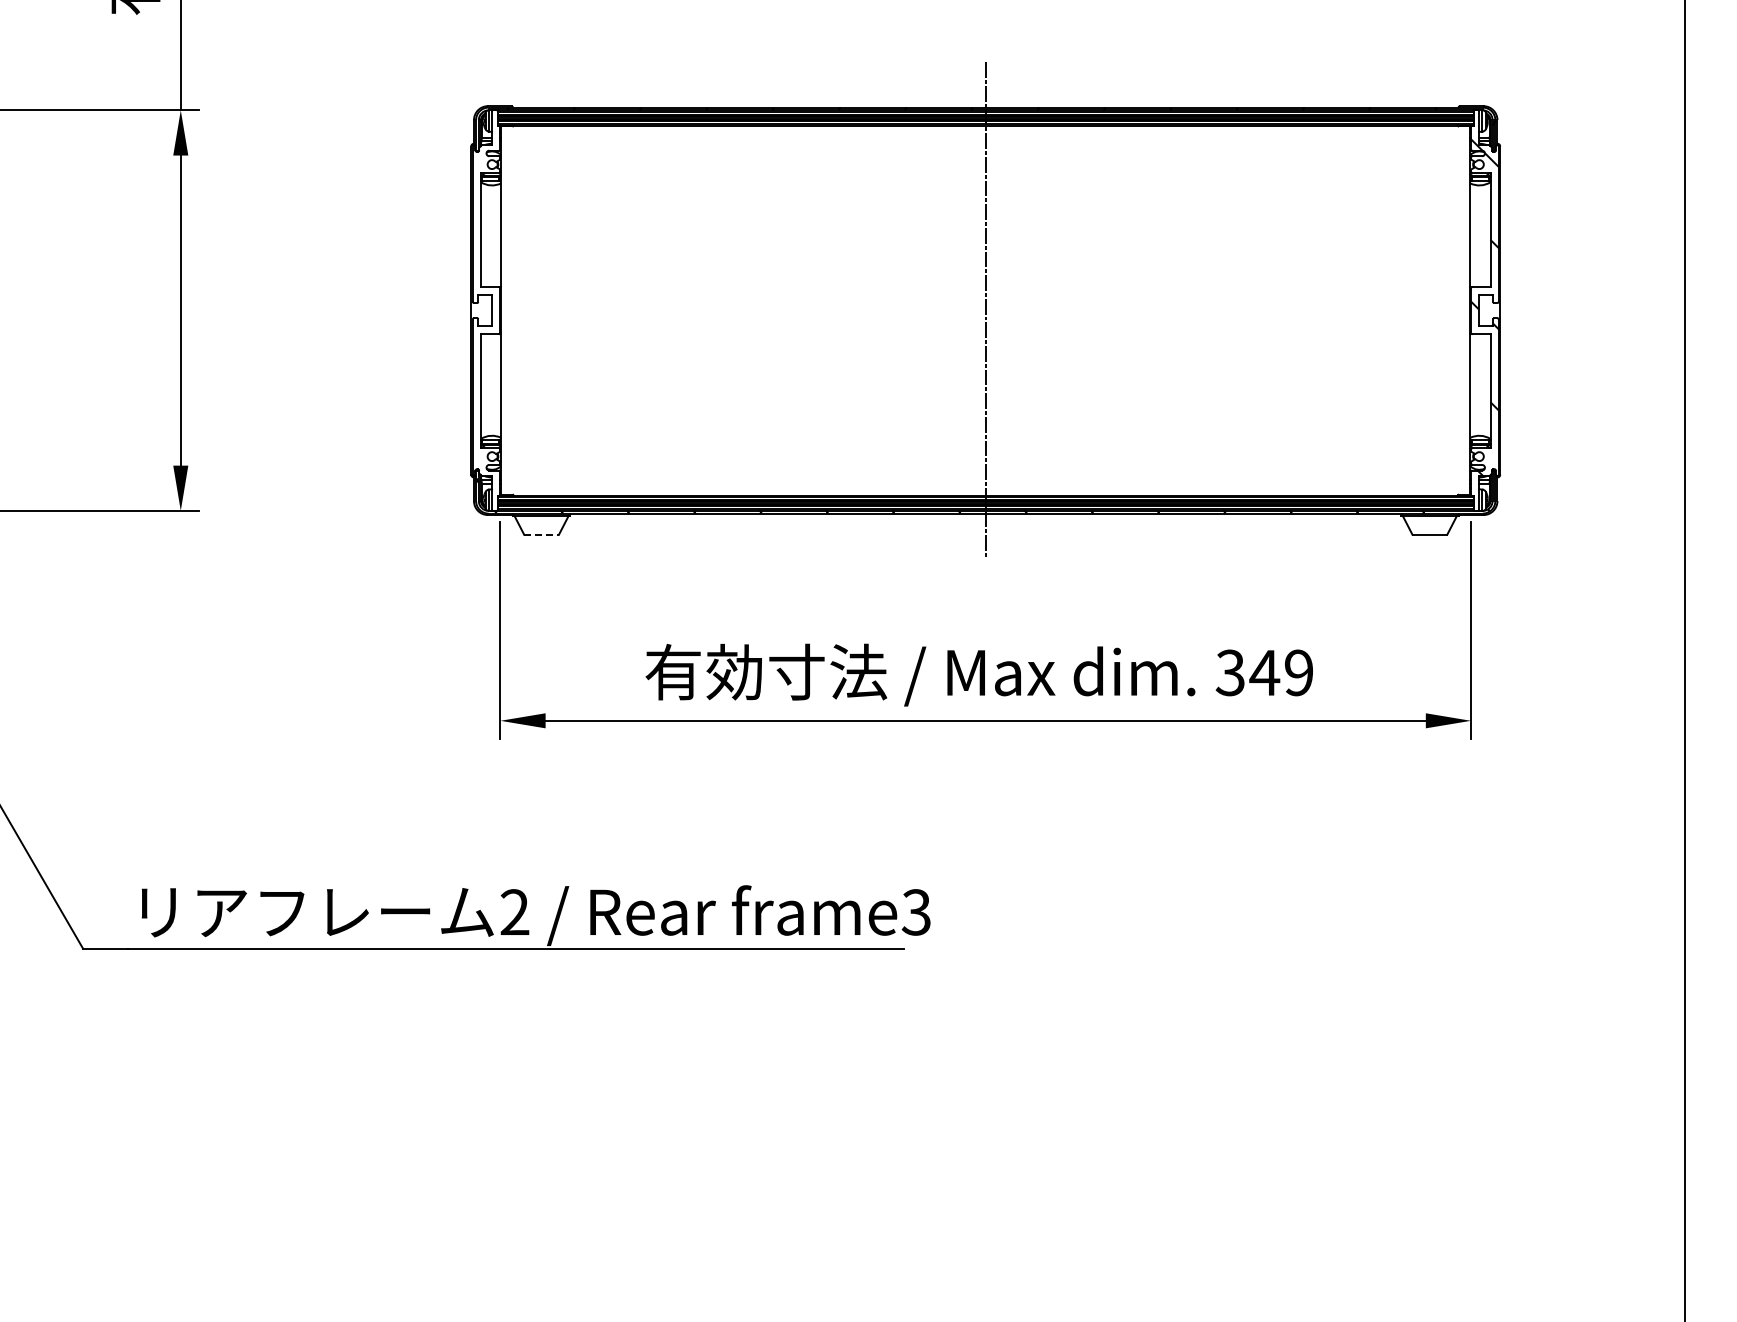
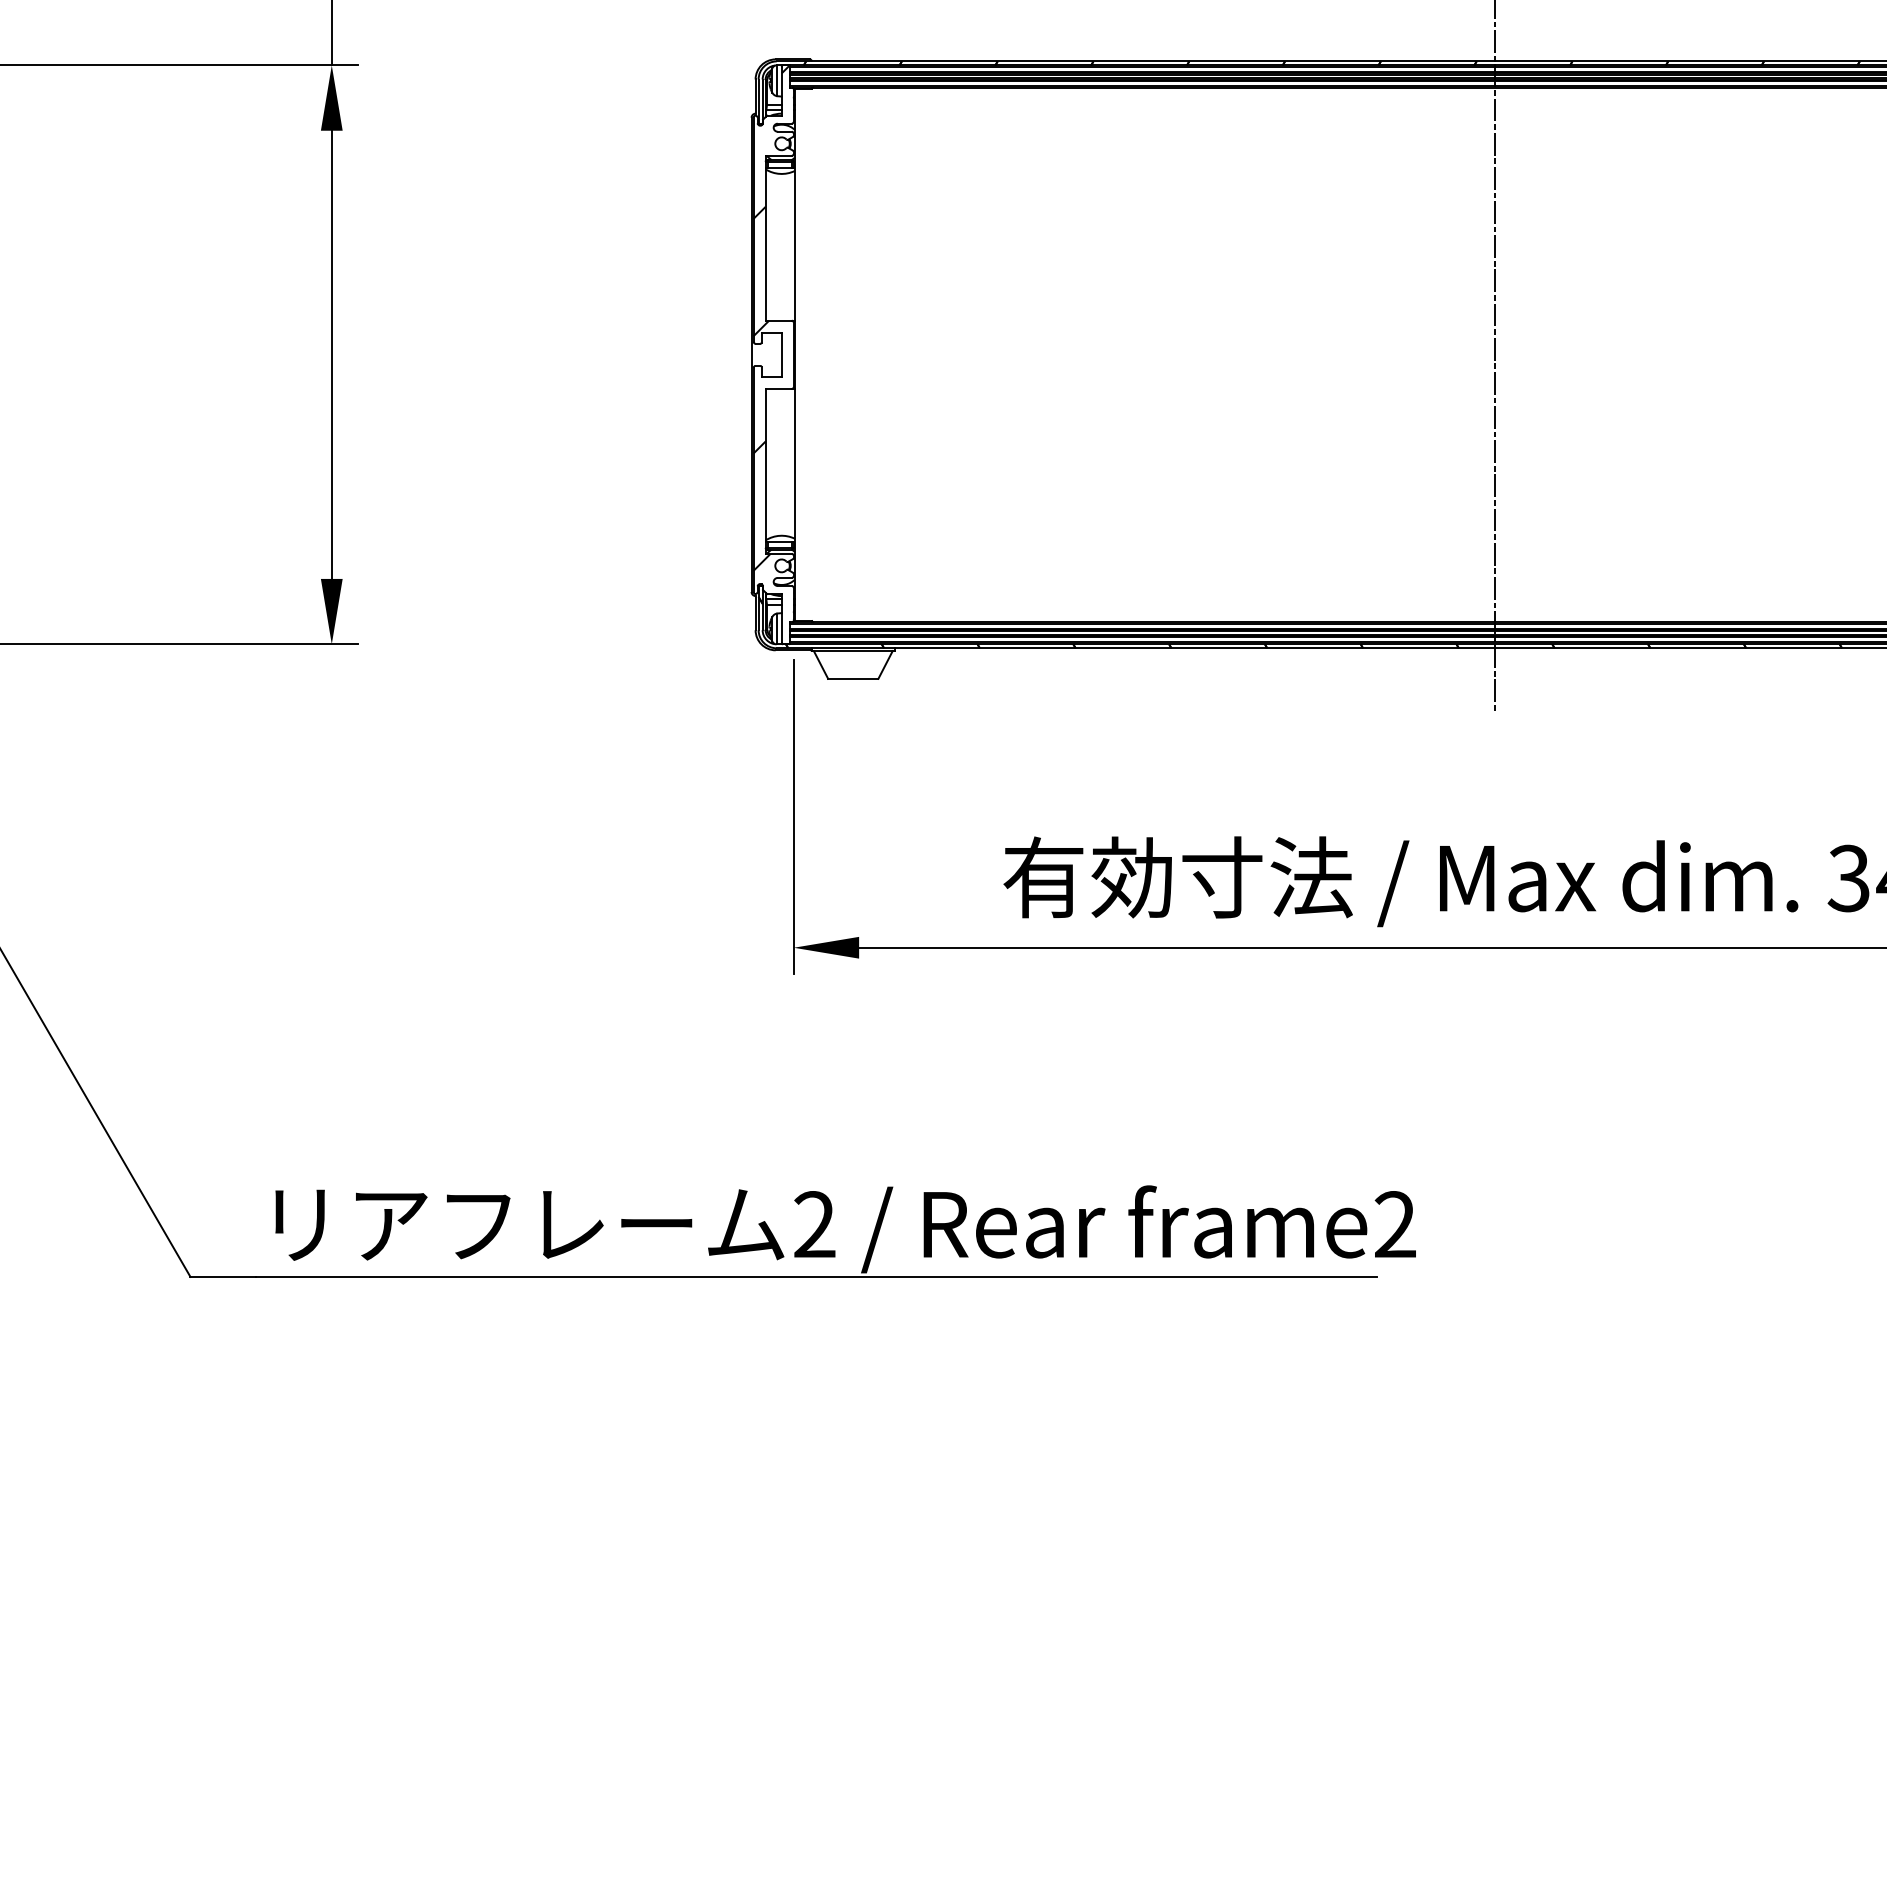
hatch: (484, 285) -> (770, 318), added
line: (542, 534) -> (854, 678), dashed -> solid
text: (915, 912) -> (1393, 1224), frame3 -> frame2

